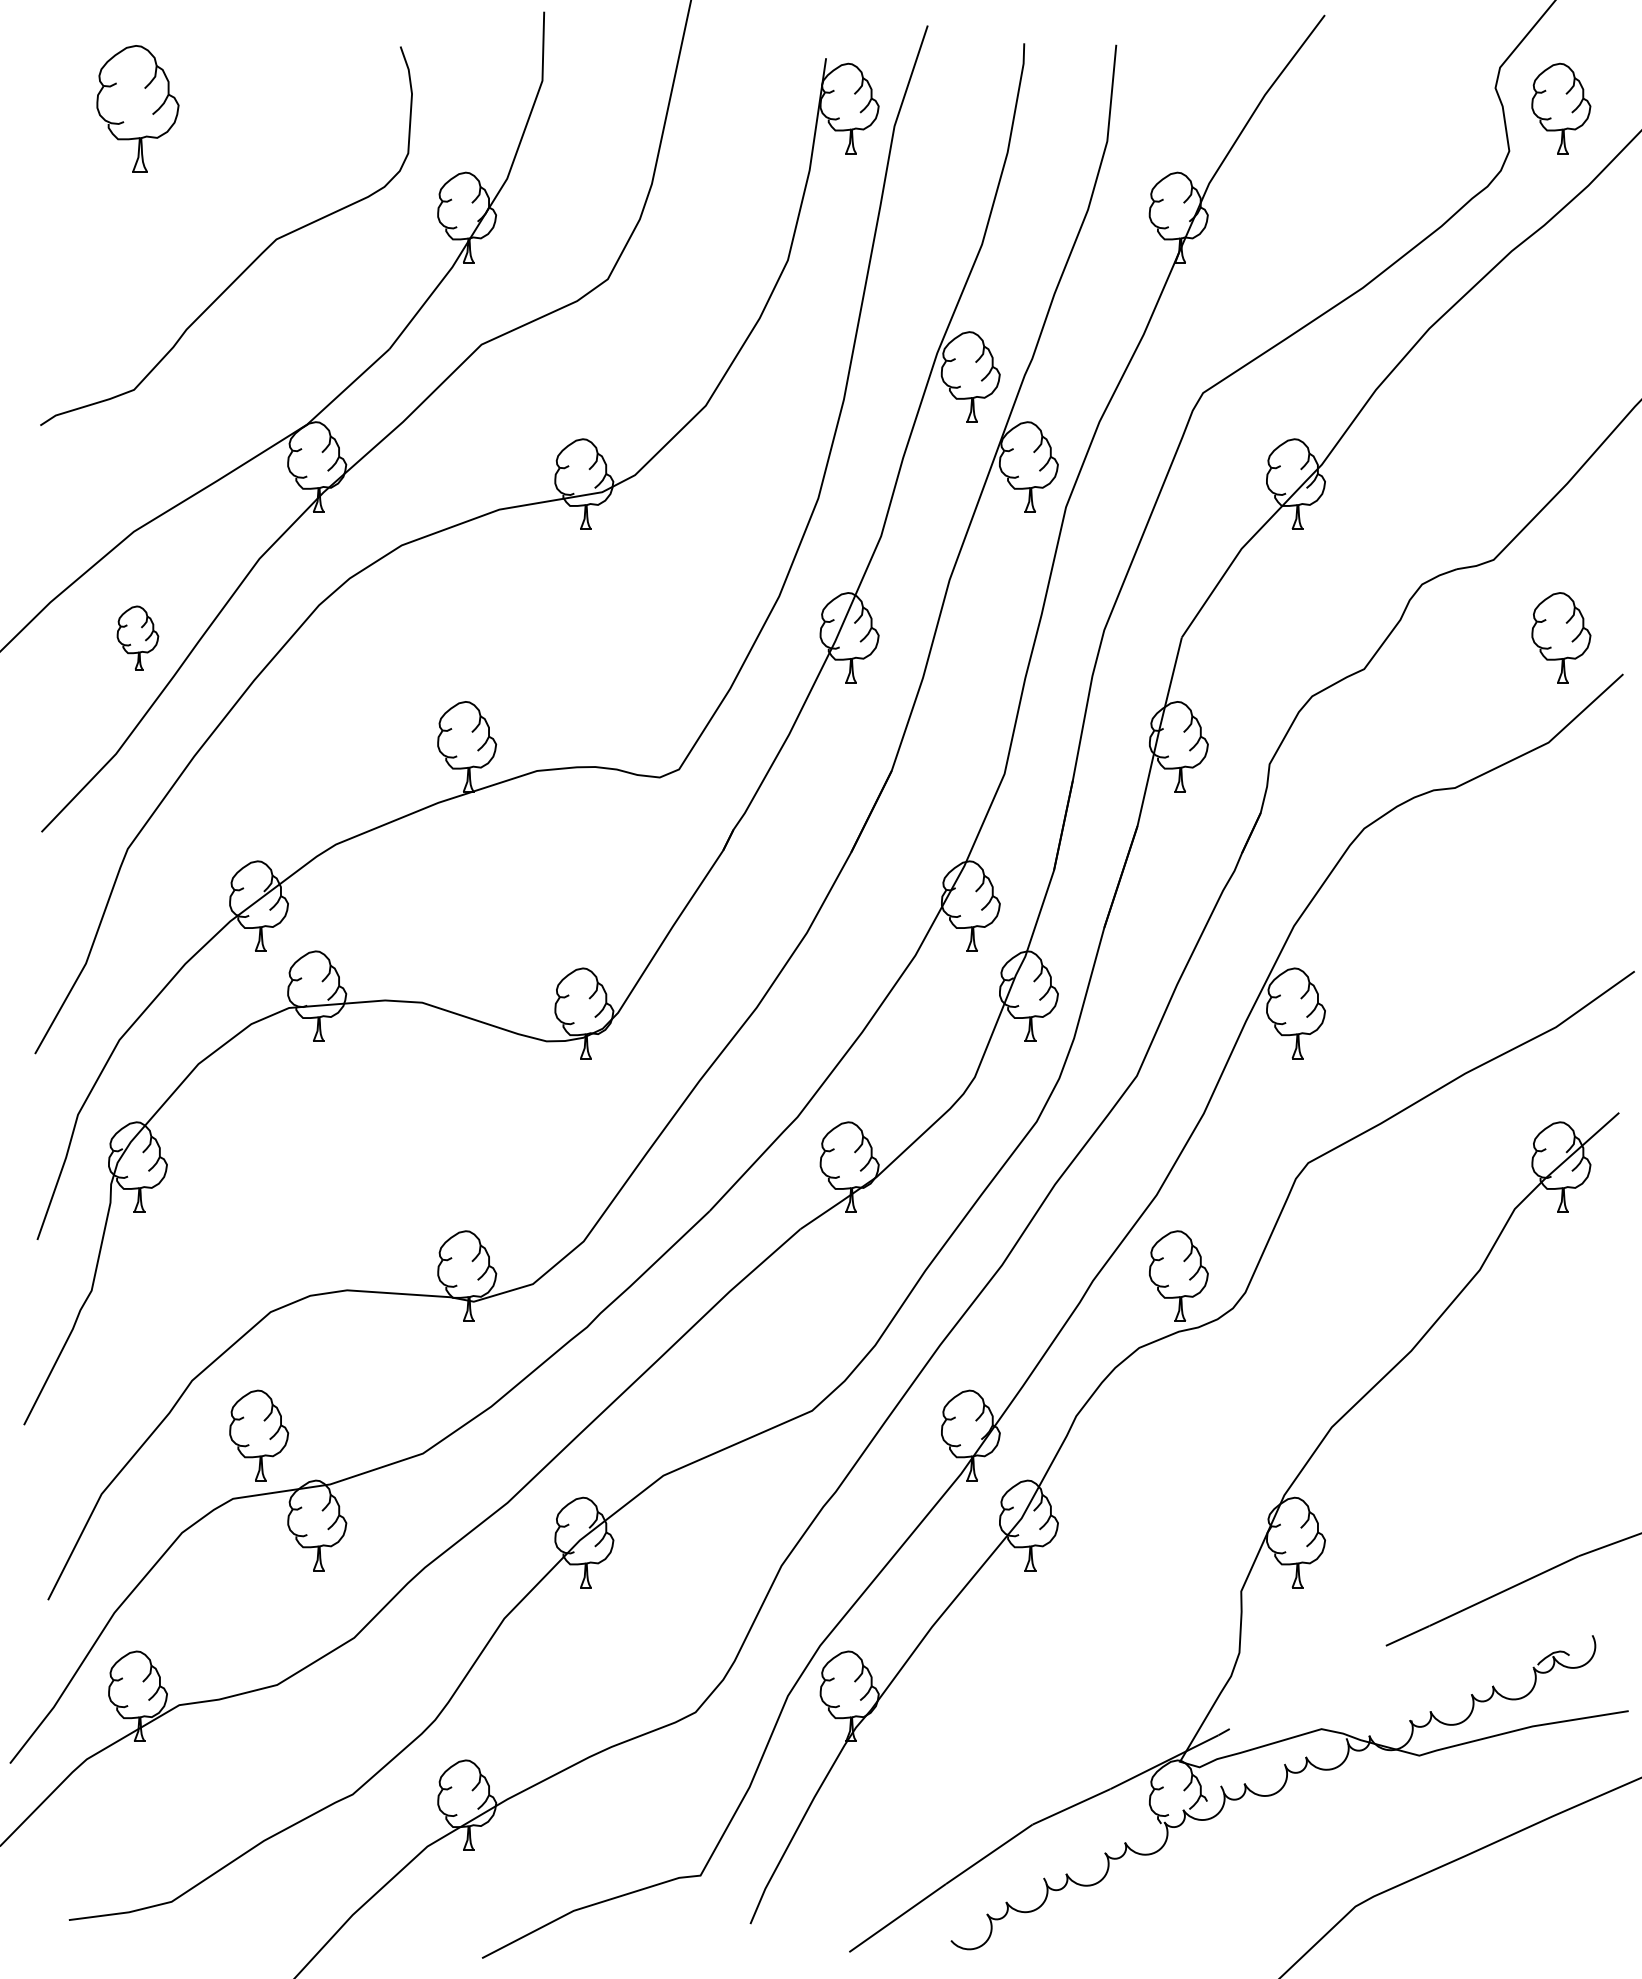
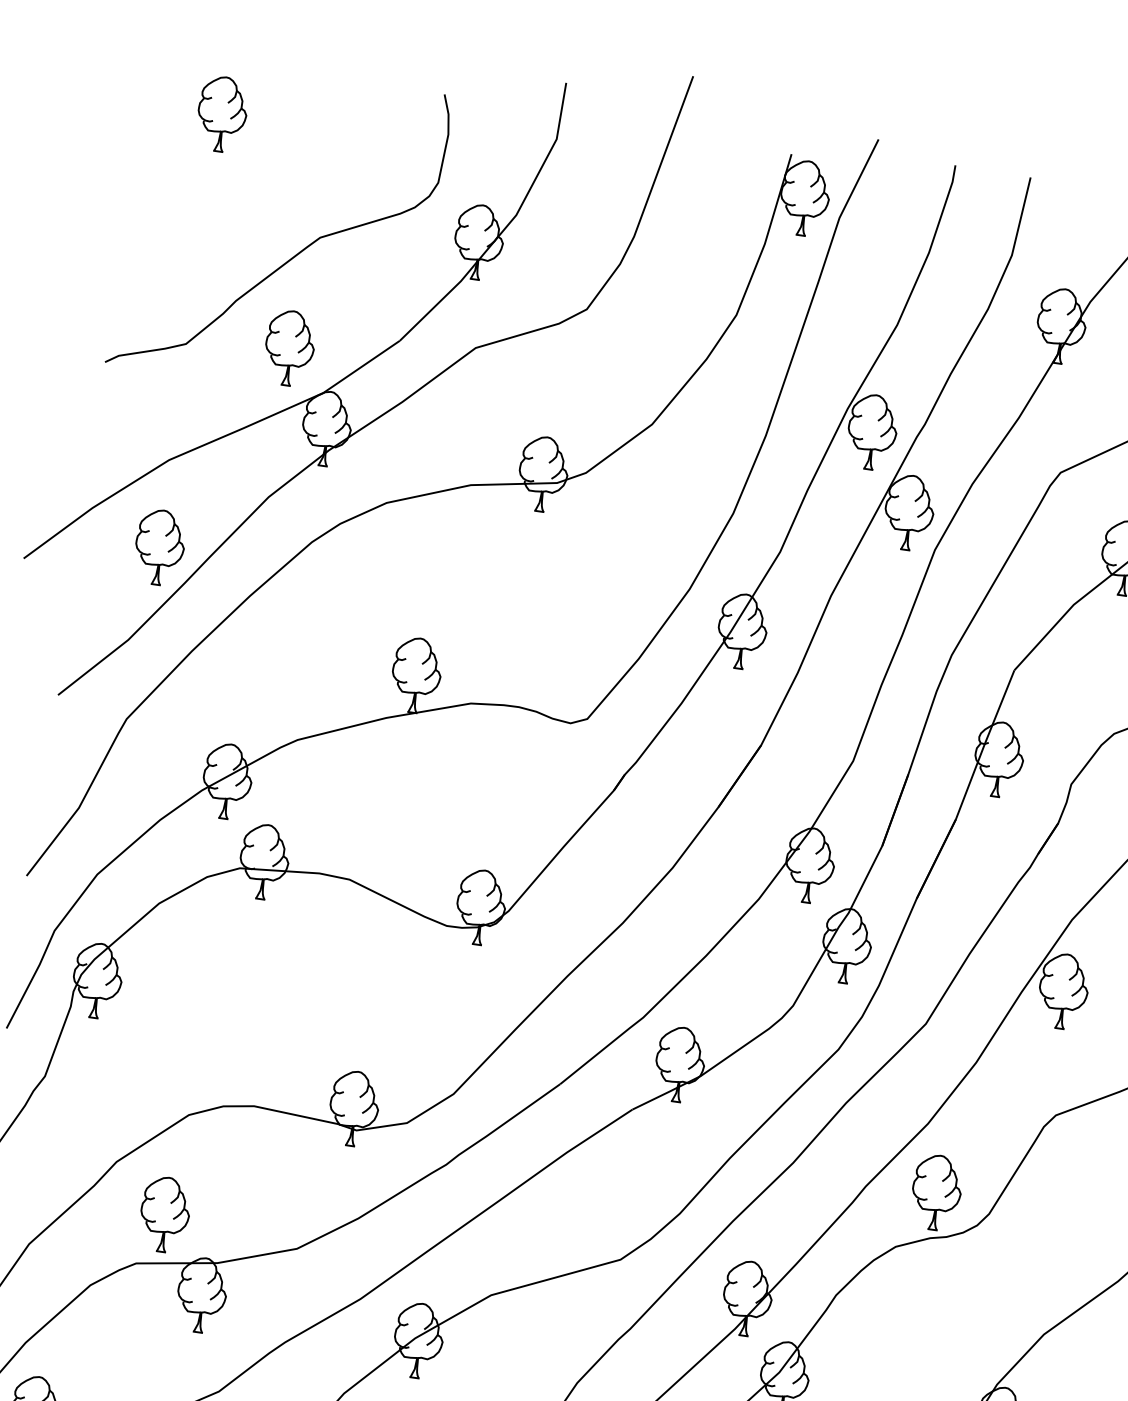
part: (137, 108) -> (221, 114), size x0.71
part: (258, 376) -> (289, 347), added
part: (137, 637) -> (159, 547), size x1.43

